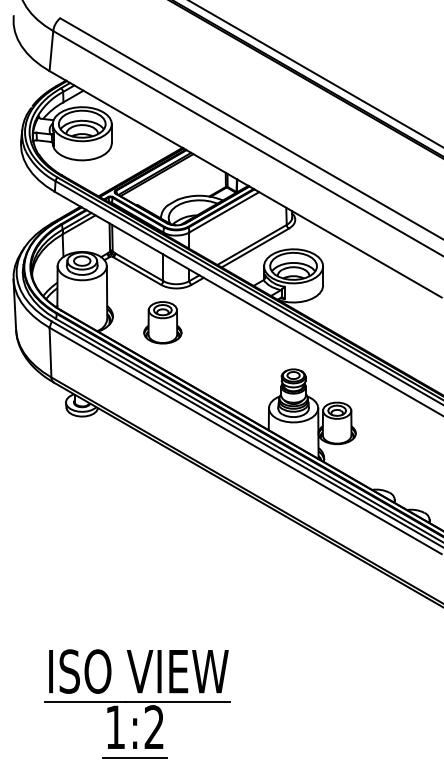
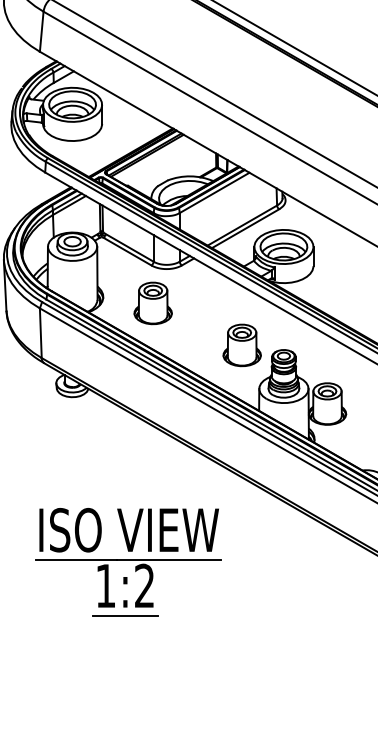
part: (251, 364) -> (241, 345), added
part: (137, 703) -> (127, 562), moved

